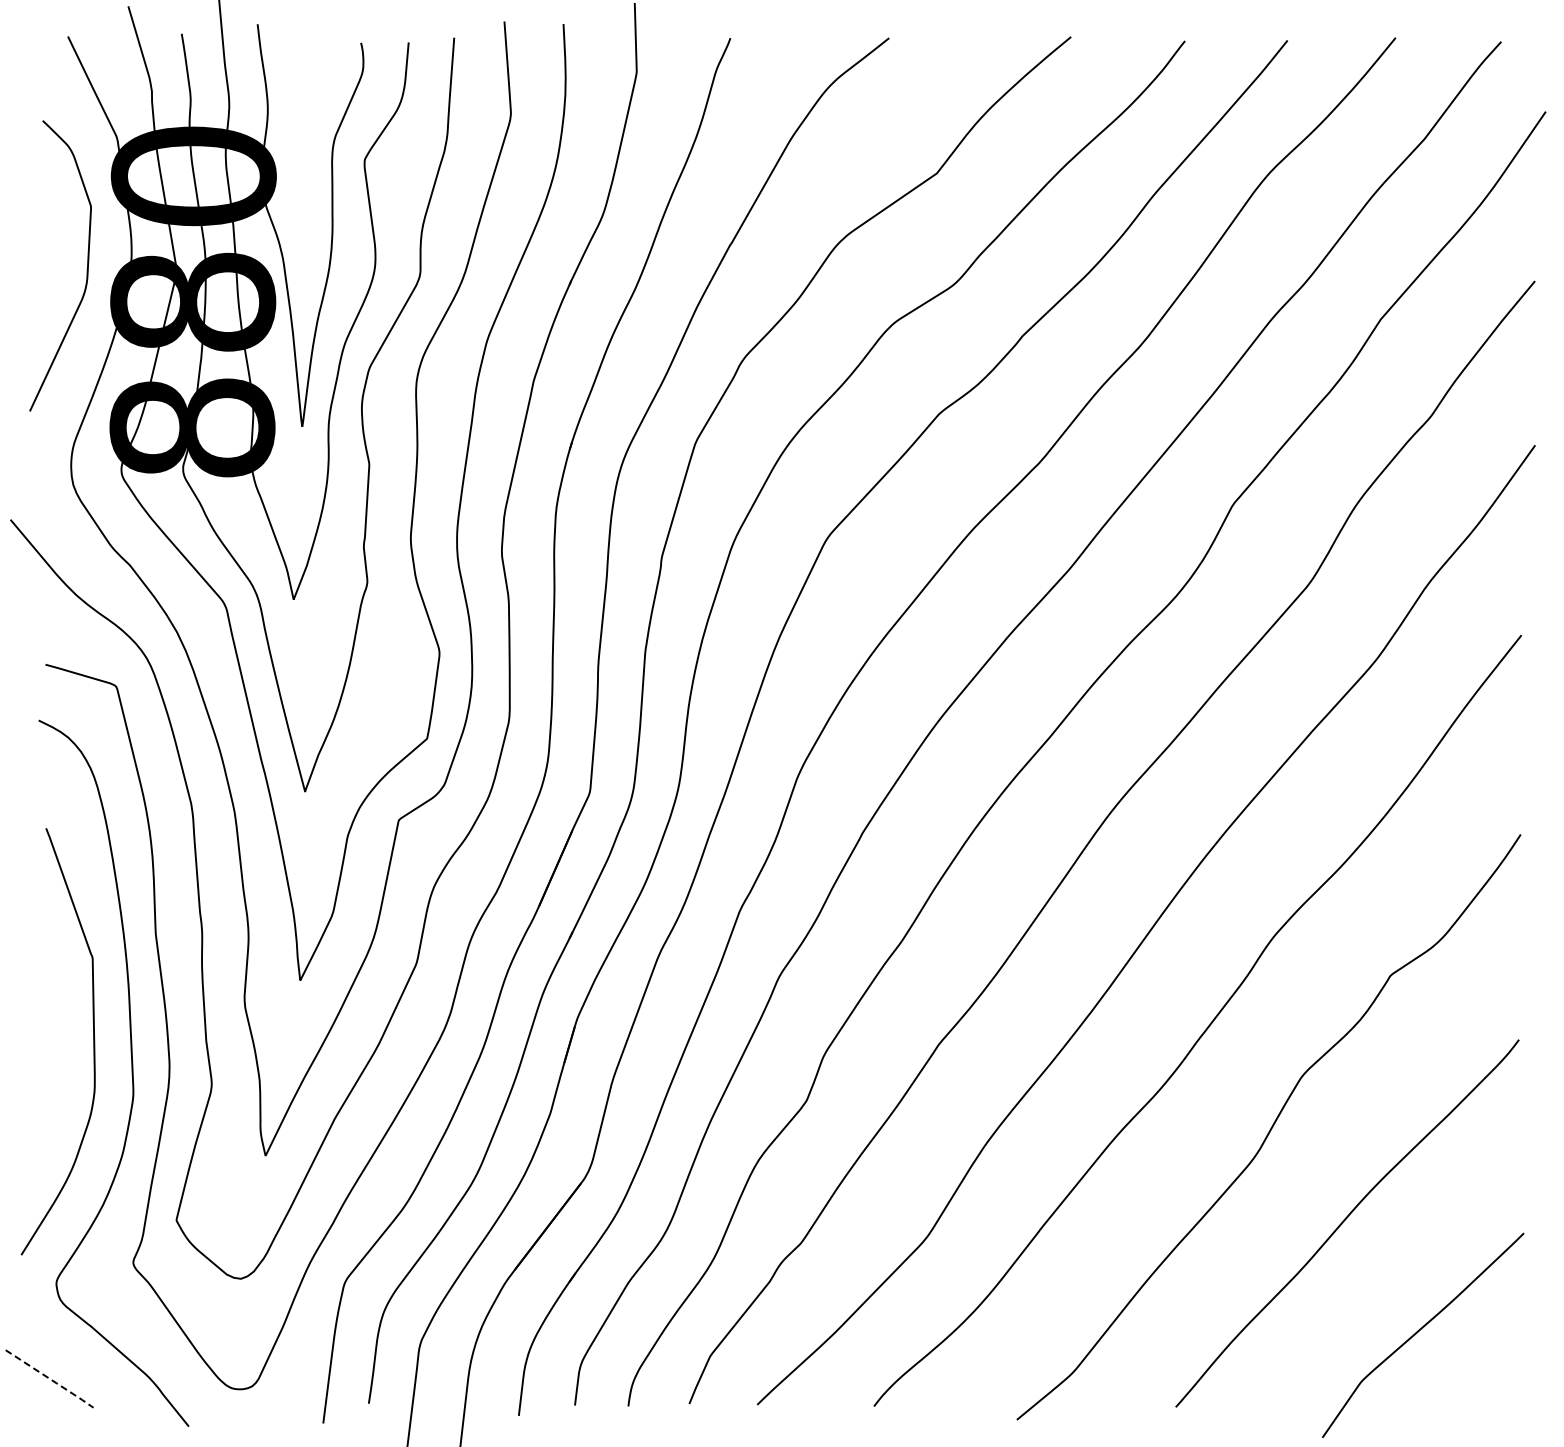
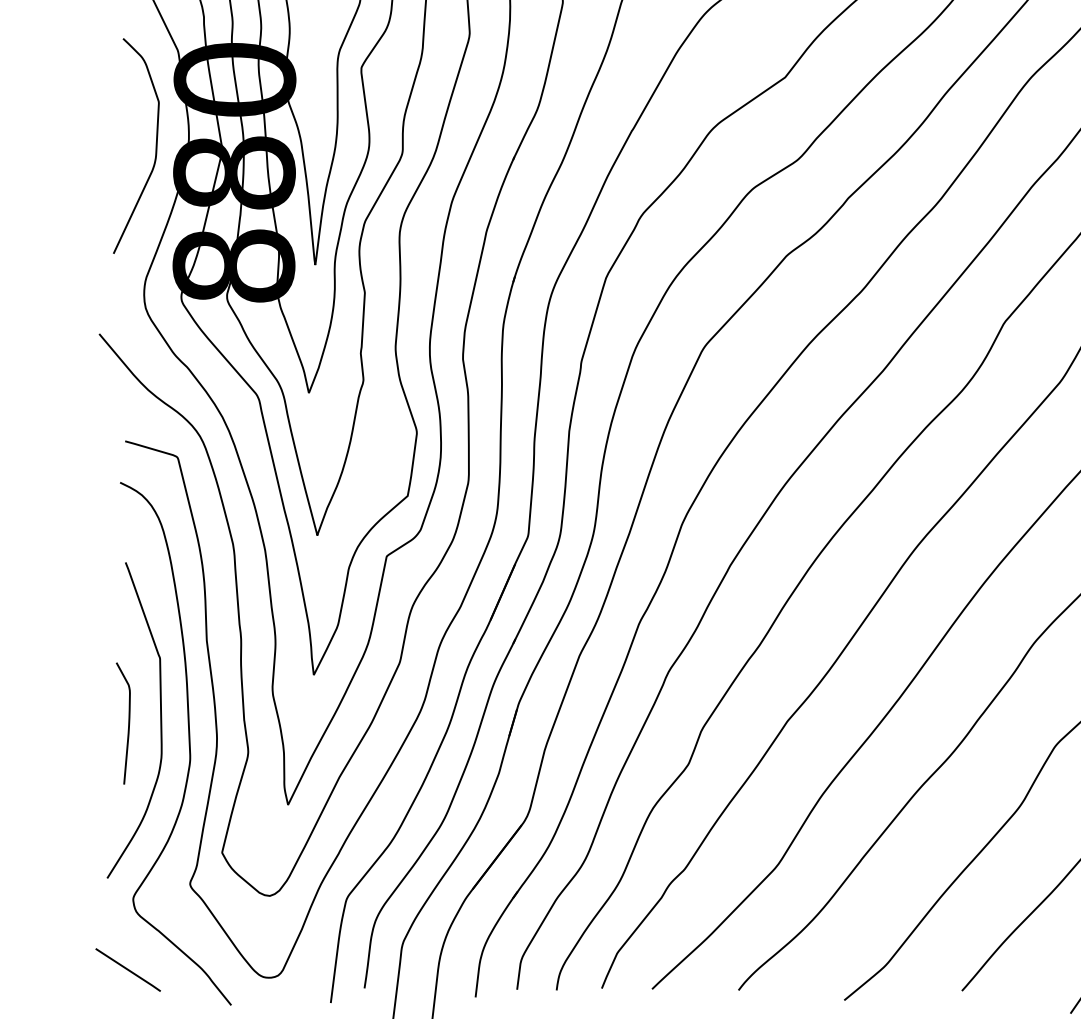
curve: (49, 1048) -> (128, 725), added
line: (50, 1379) -> (128, 970), dashed -> solid

